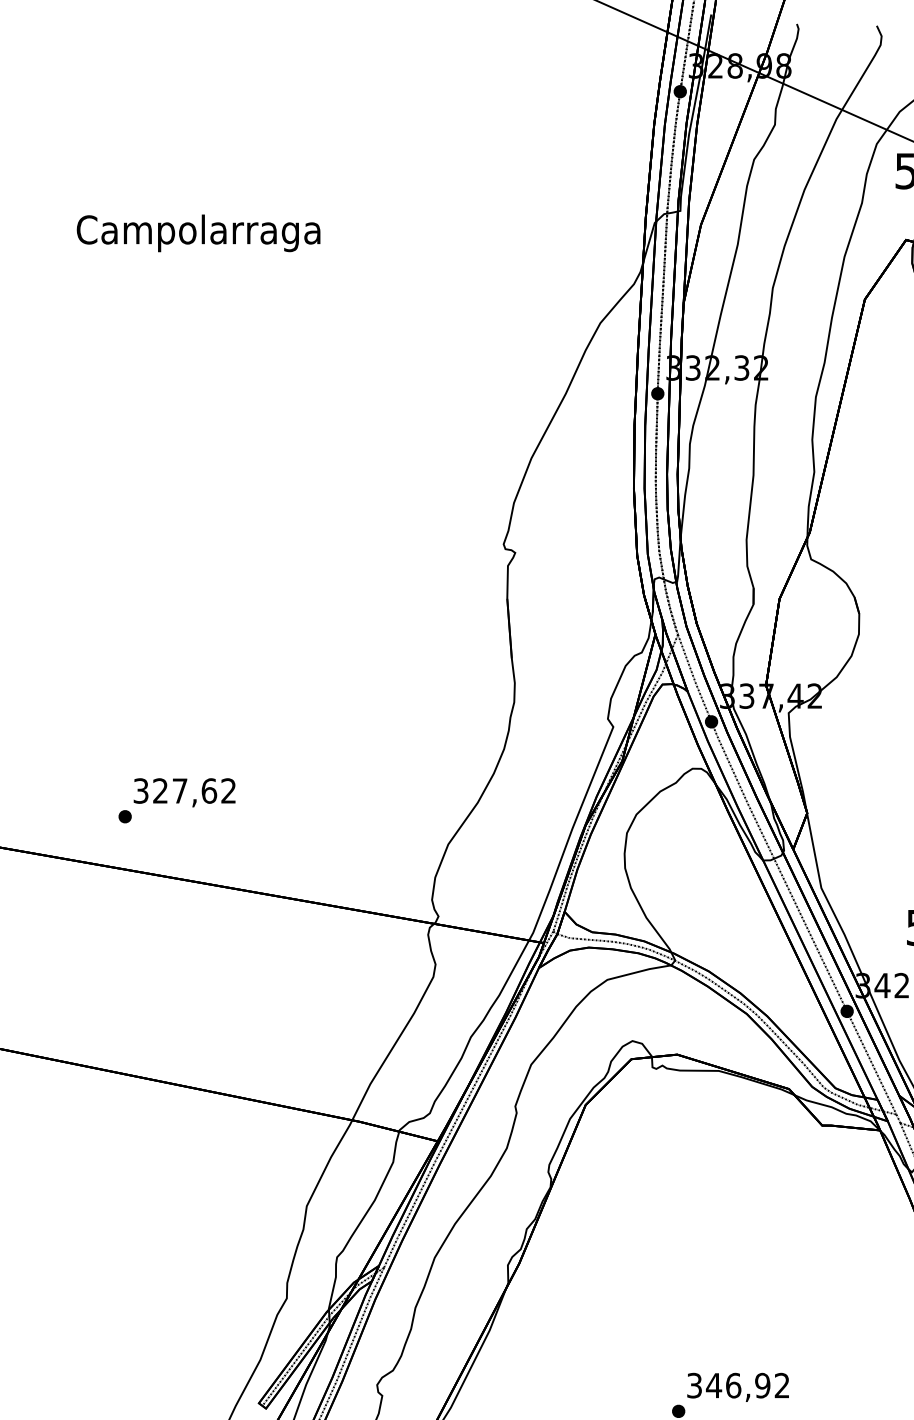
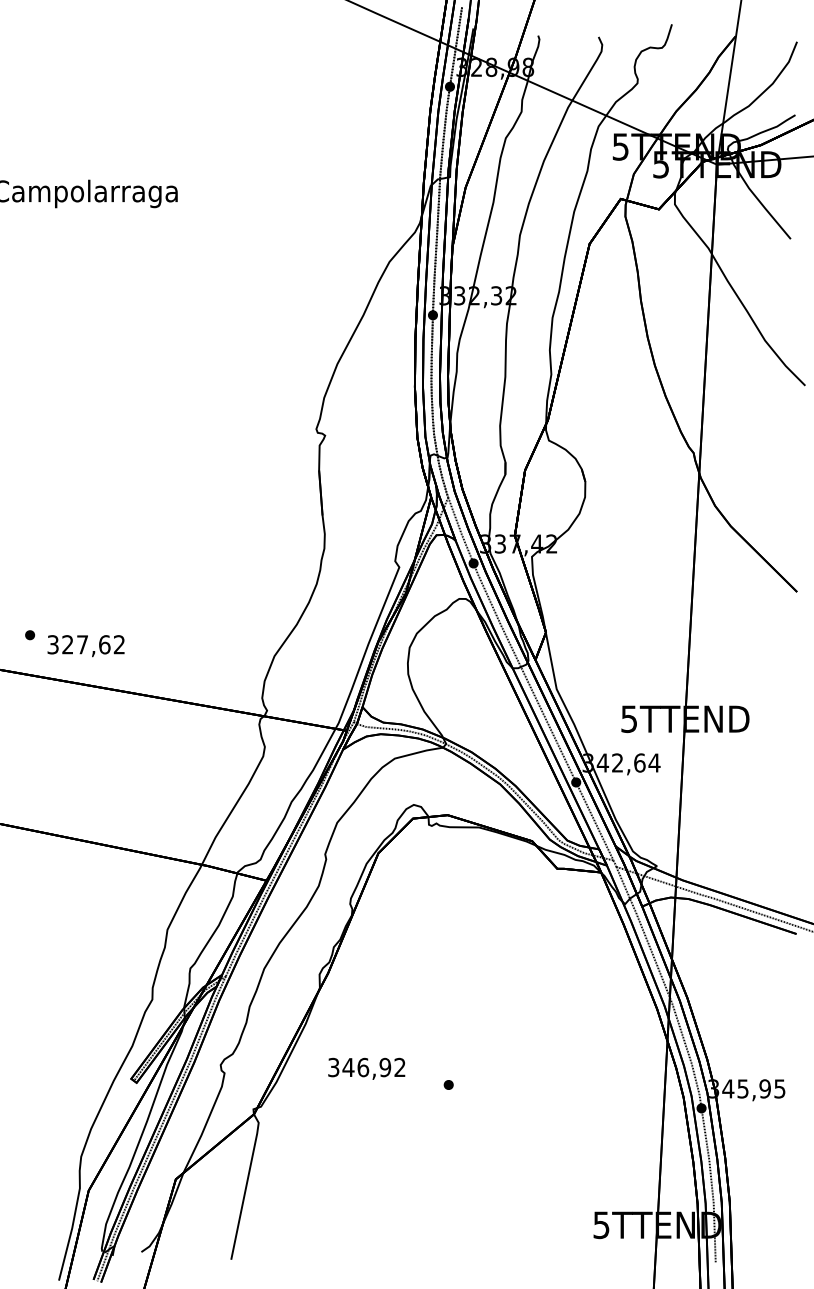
text: (183, 793) -> (85, 646), moved
text: (737, 1386) -> (366, 1068), moved

